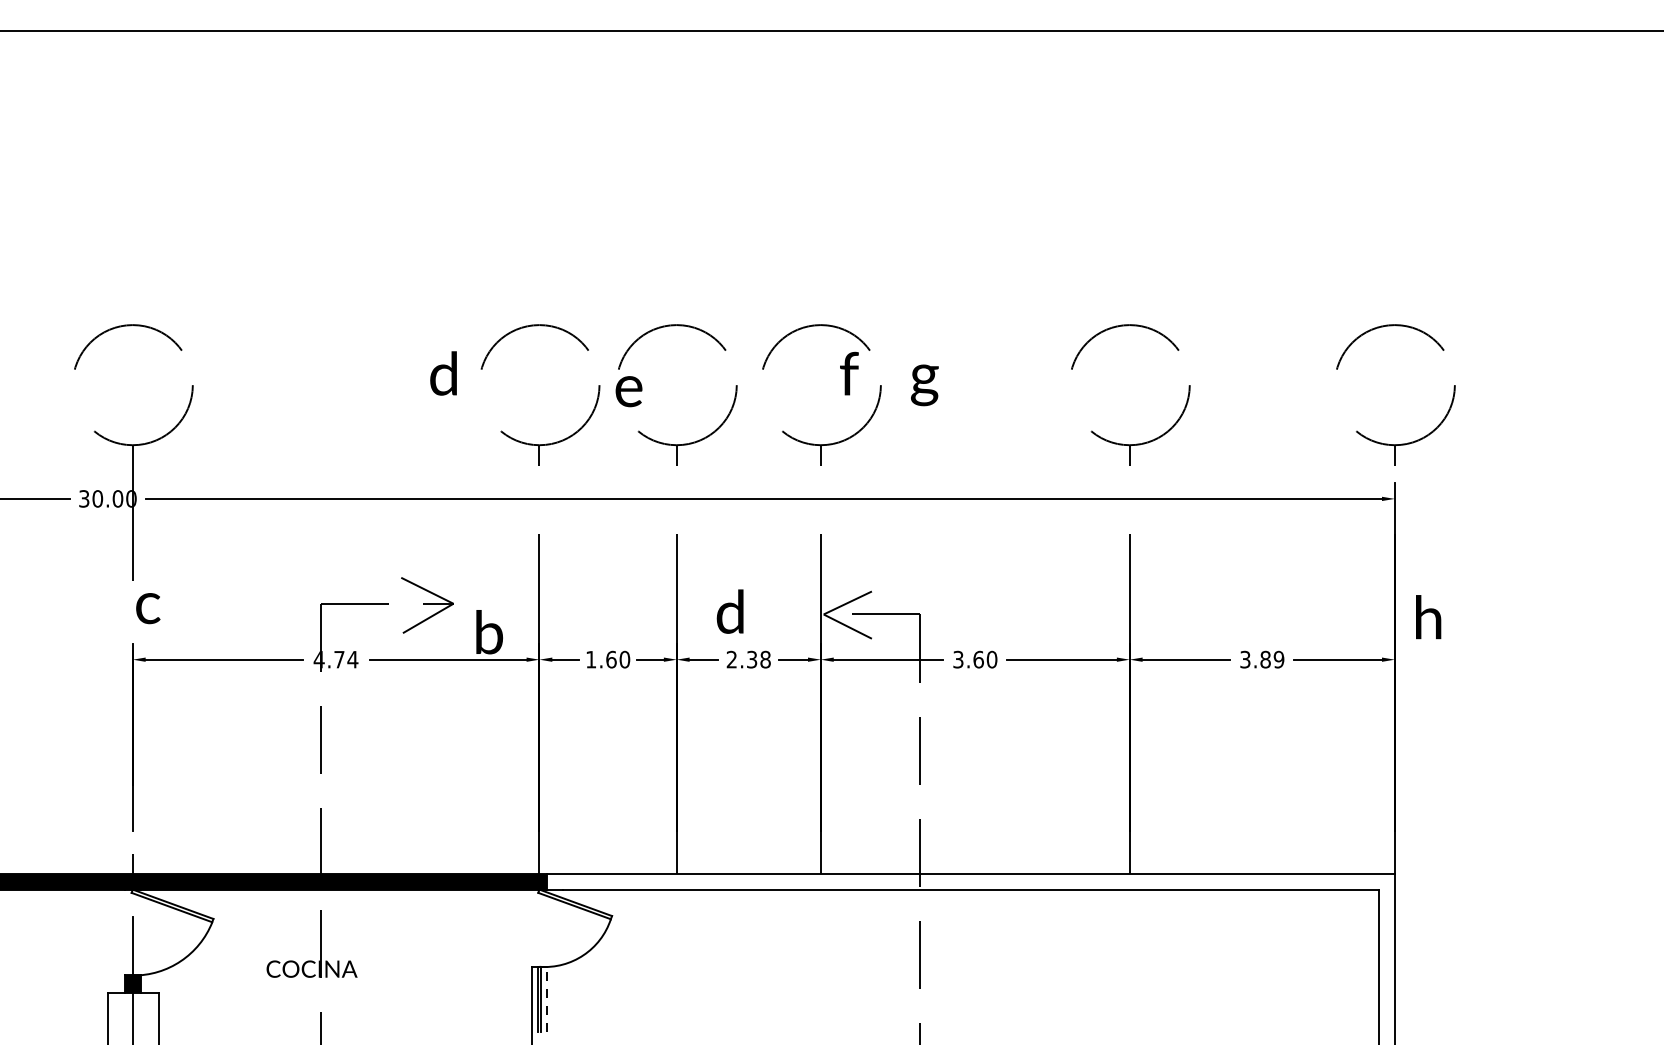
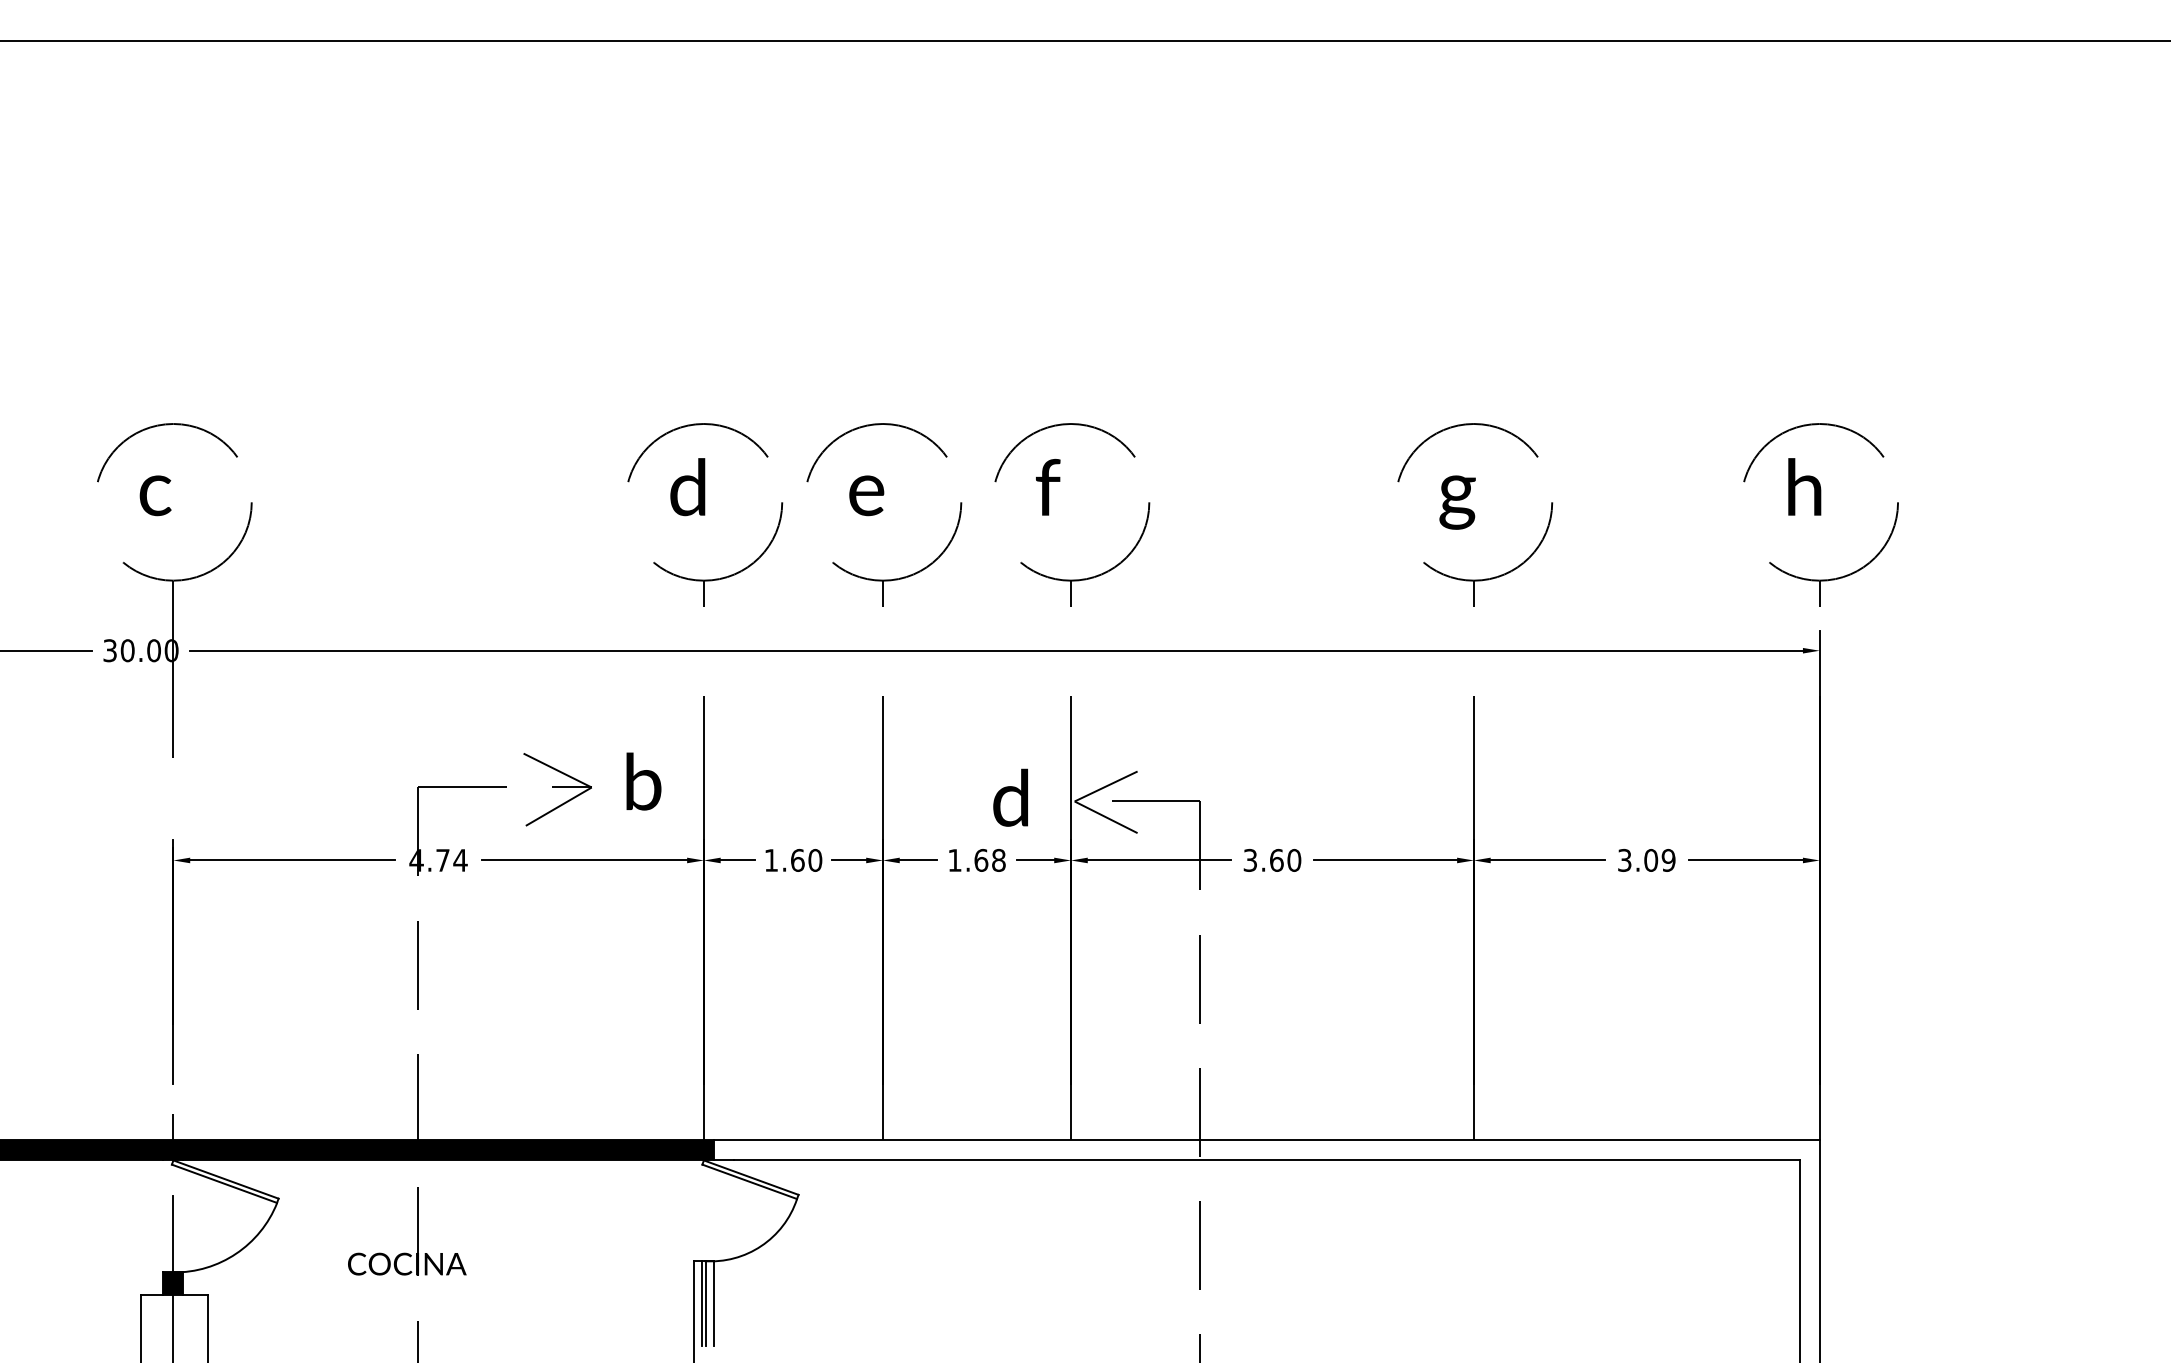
text: (443, 373) -> (687, 487), moved
text: (849, 373) -> (1048, 487), moved
text: (924, 385) -> (1457, 502), moved
text: (628, 391) -> (866, 495), moved
text: (148, 608) -> (155, 495), moved
text: (730, 611) -> (1010, 797), moved
text: (1428, 616) -> (1804, 486), moved
text: (489, 632) -> (643, 781), moved
text: (742, 658) -> (968, 859), 2.38 -> 1.68
text: (1265, 659) -> (1651, 860), 3.89 -> 3.09
line: (546, 999) -> (713, 1303), dashed -> solid

